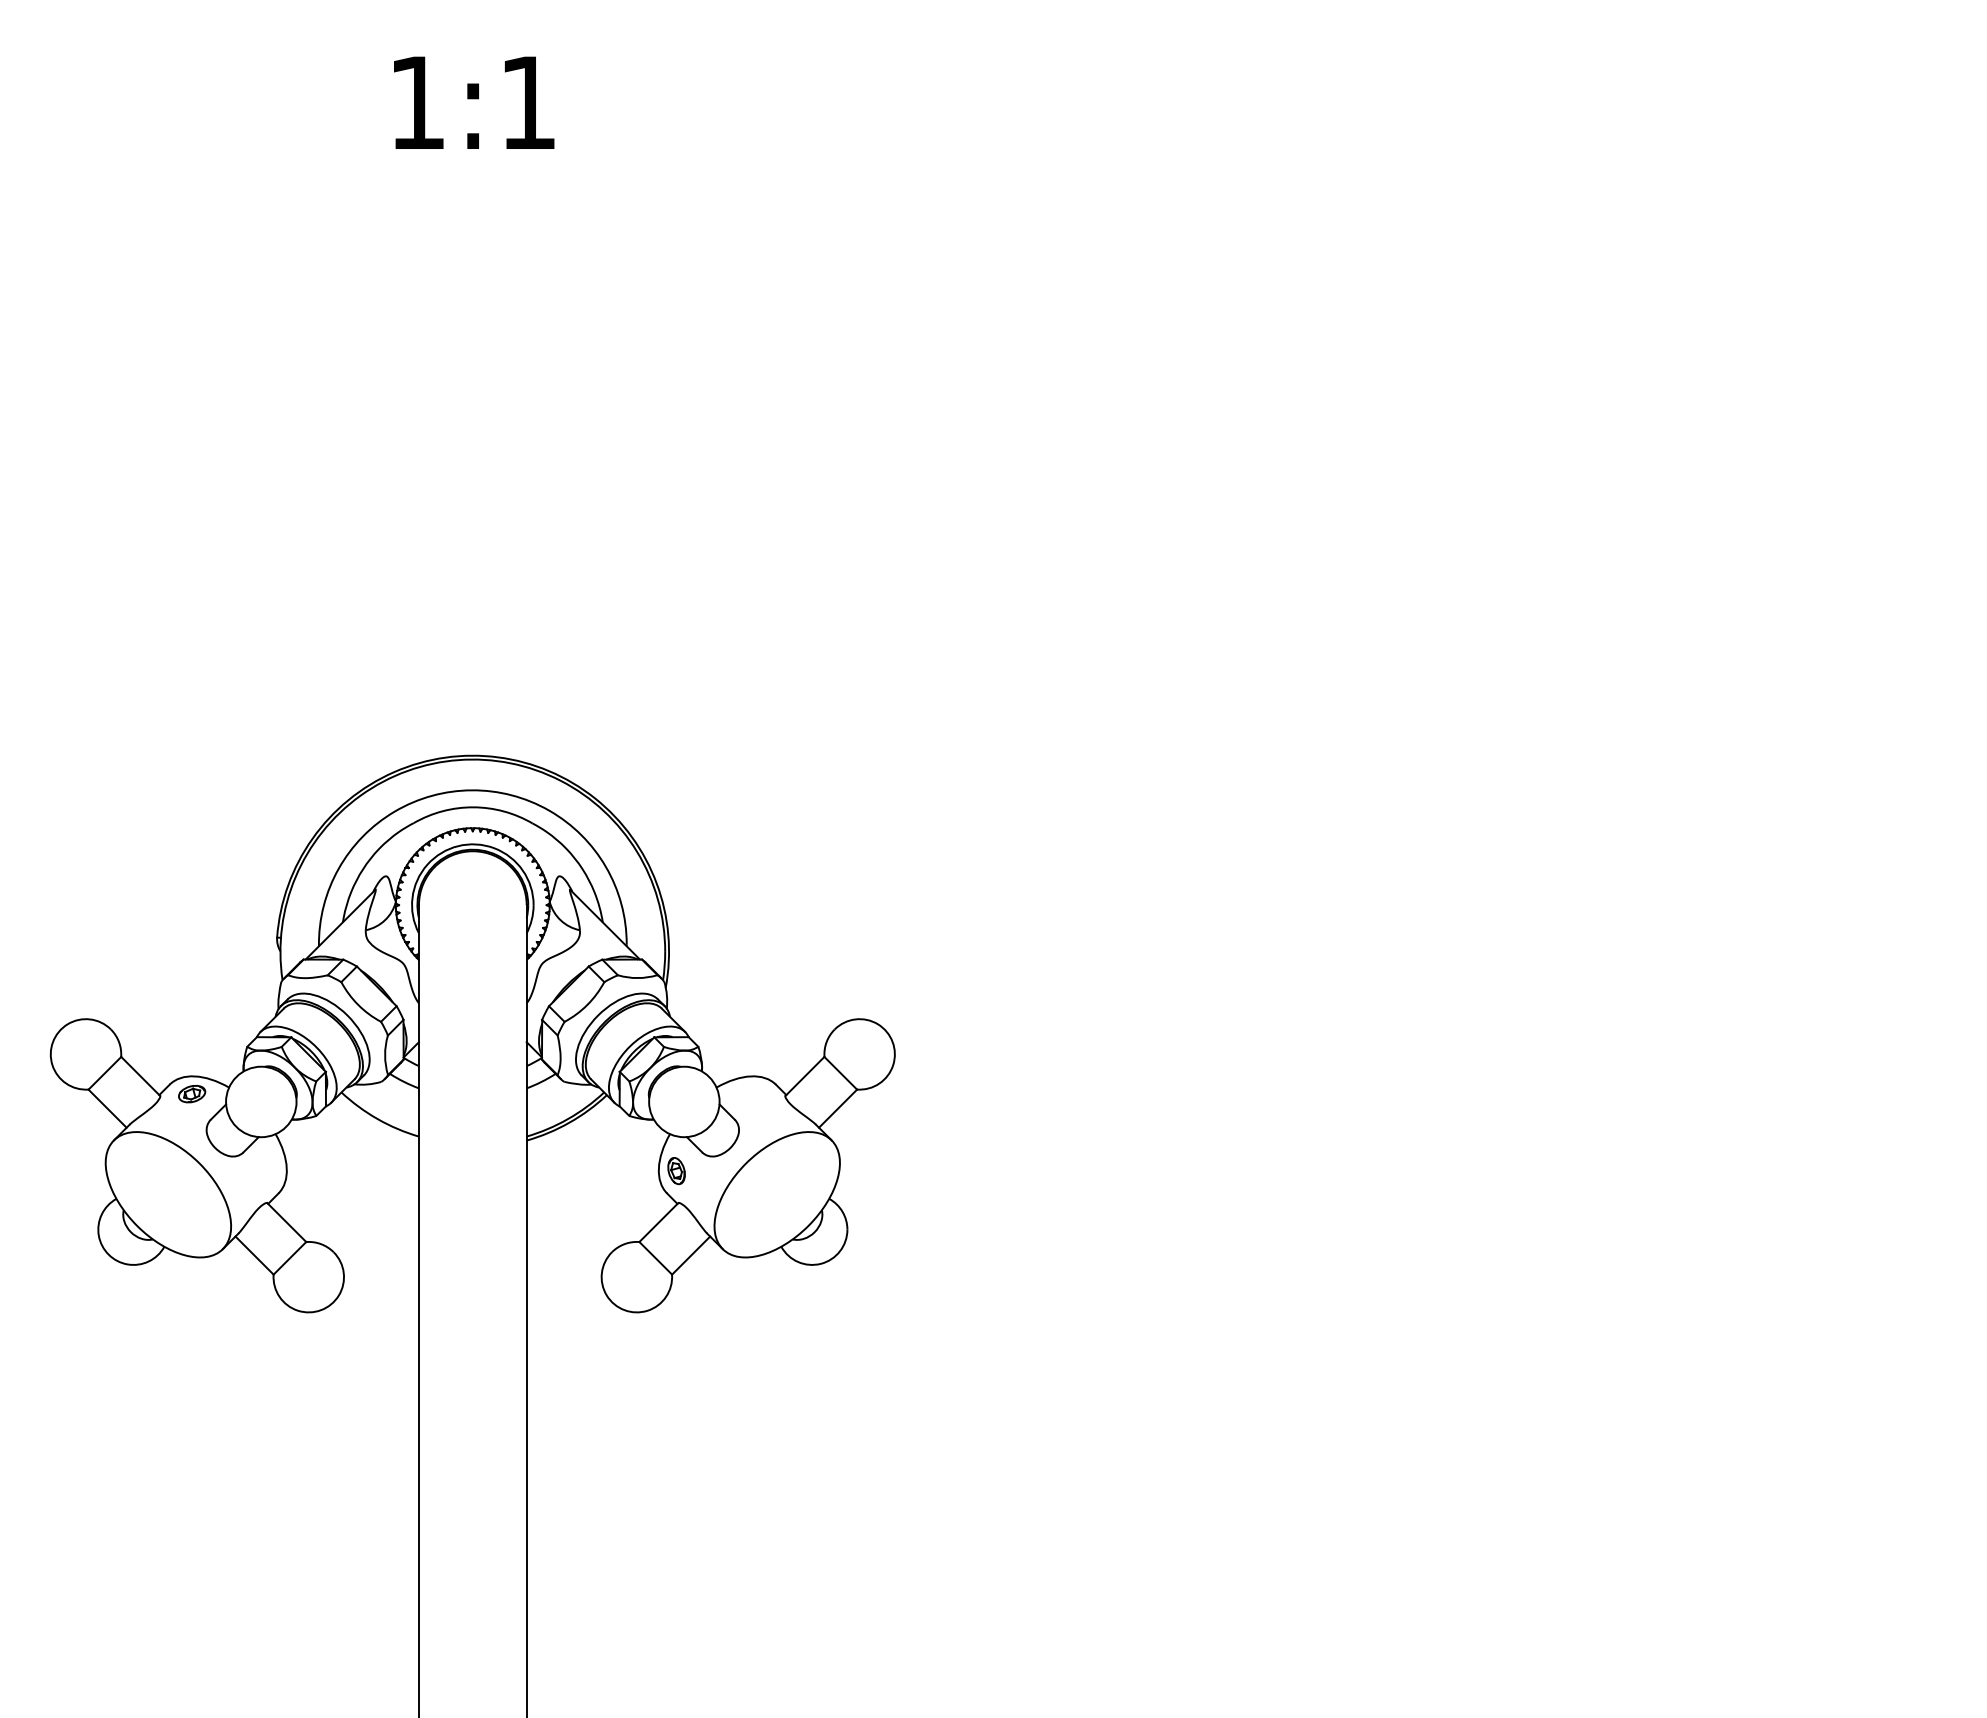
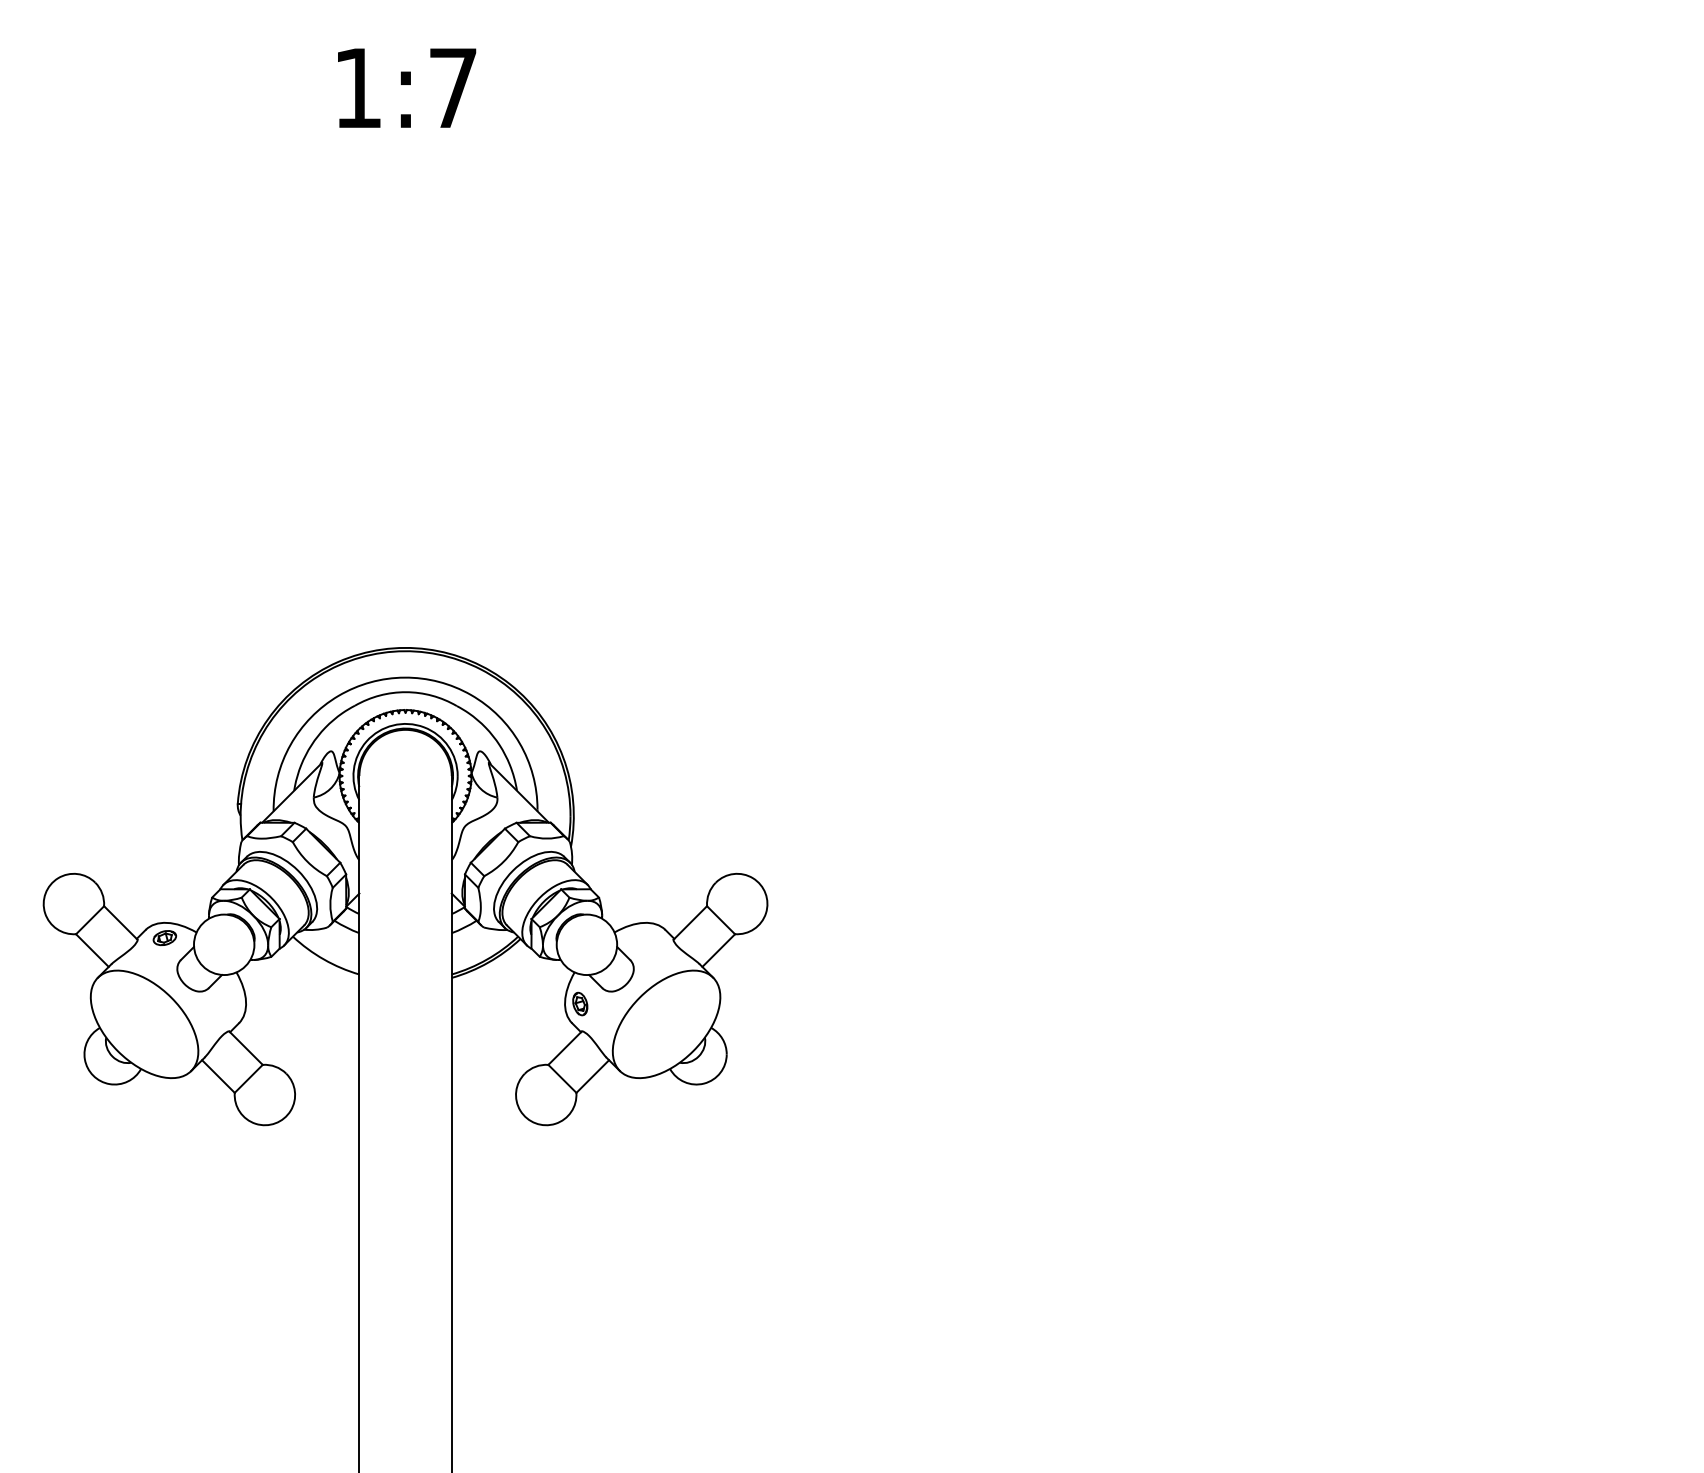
text: (528, 102) -> (453, 87), 1:1 -> 1:7

